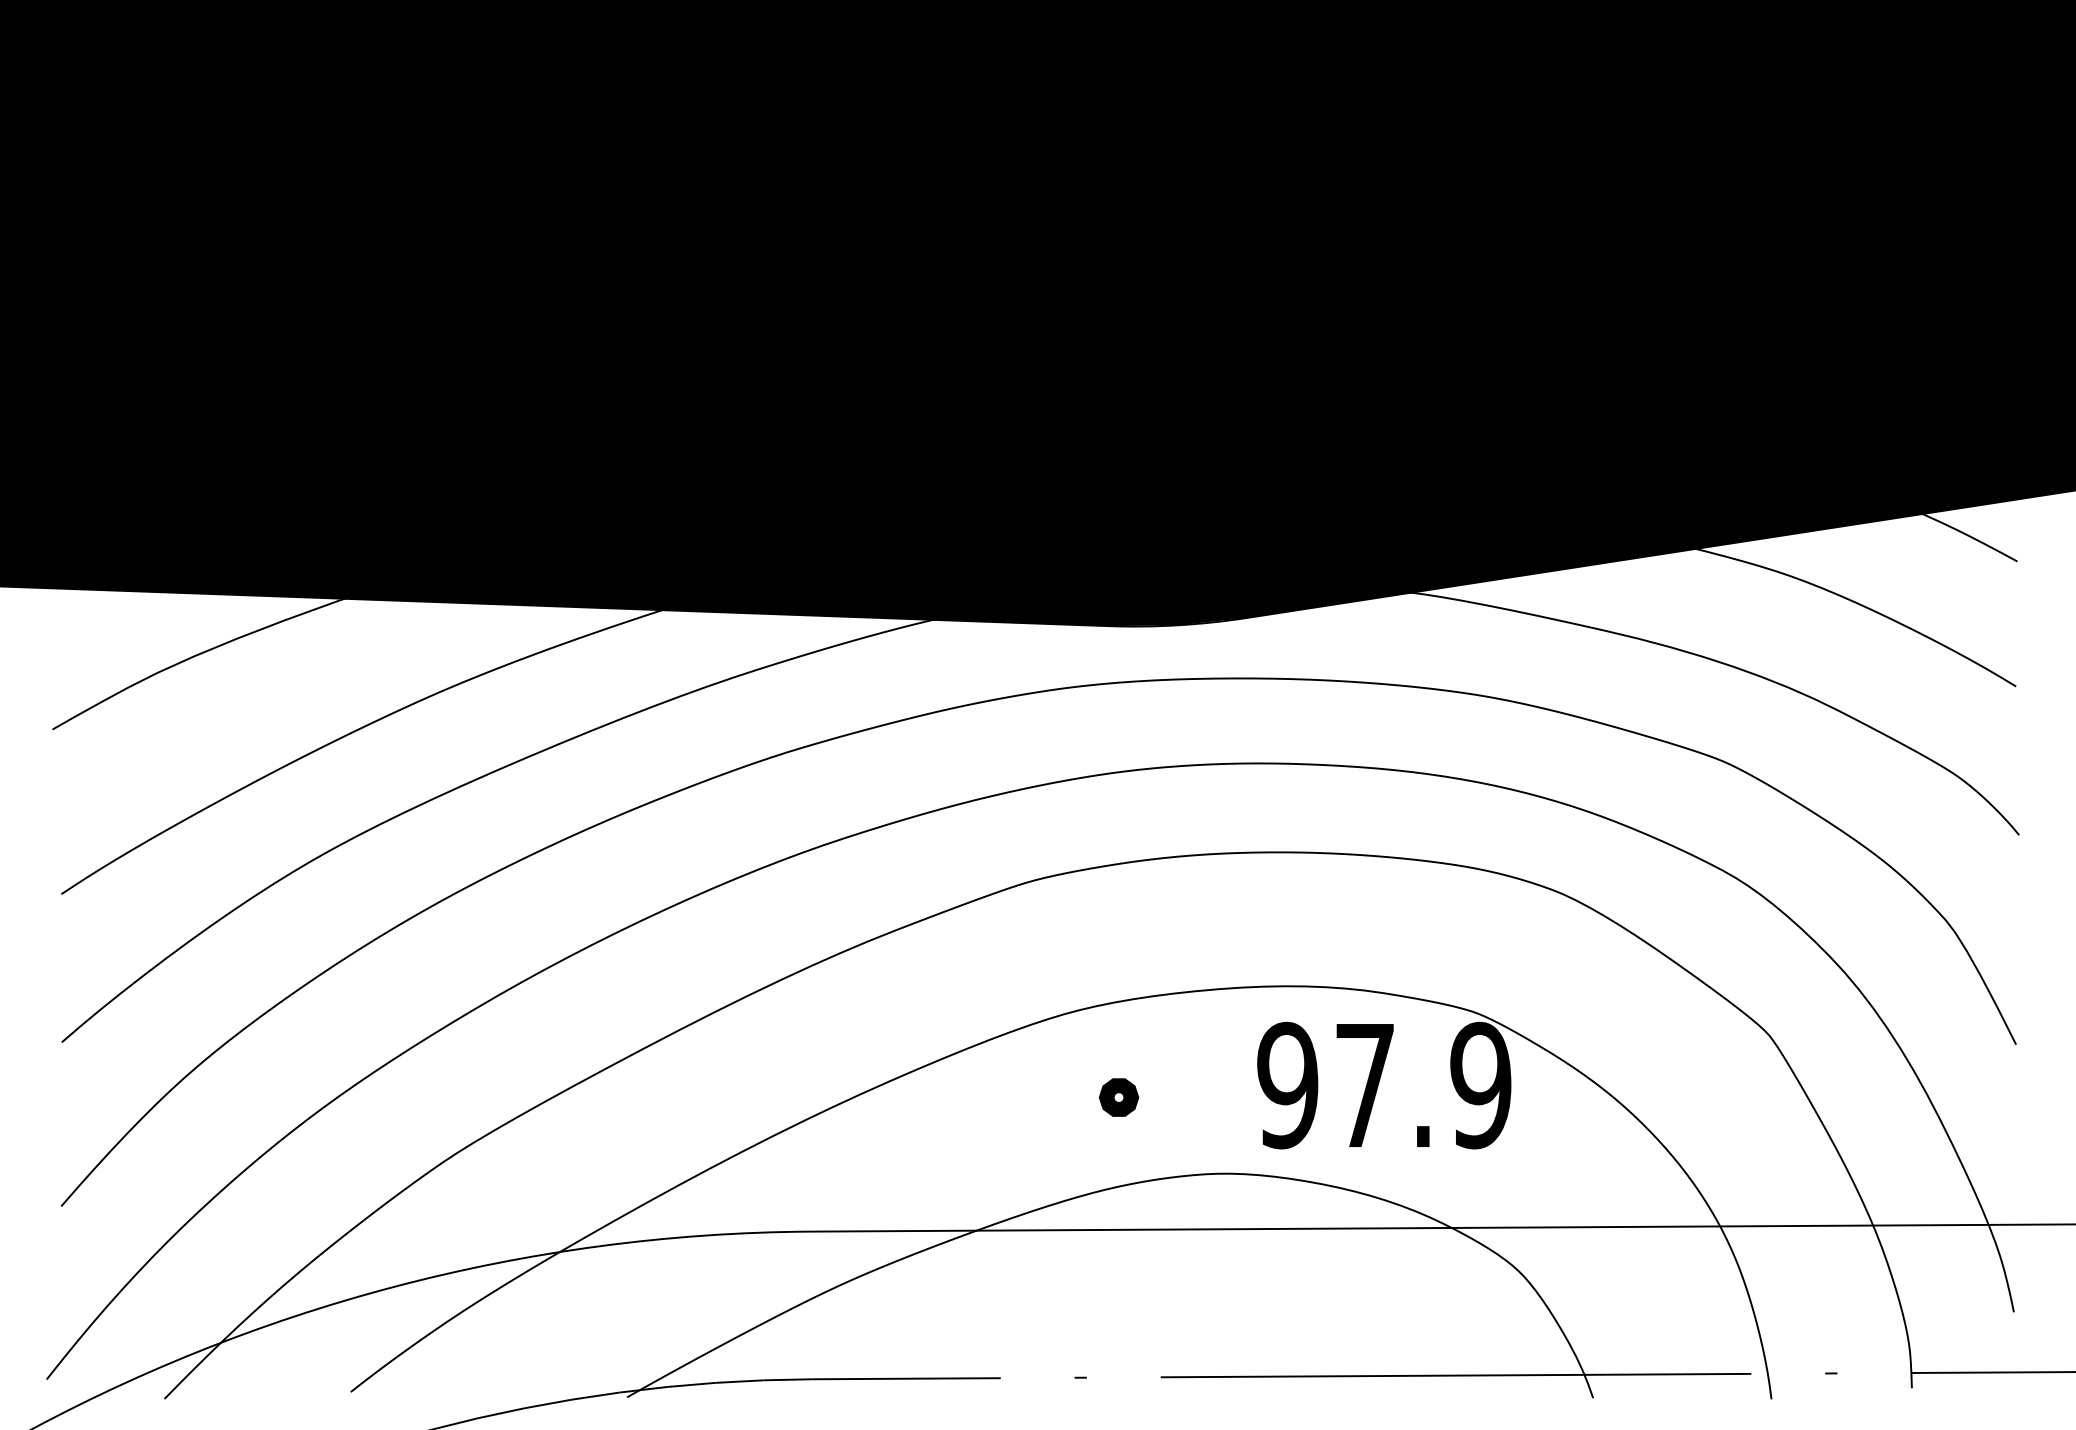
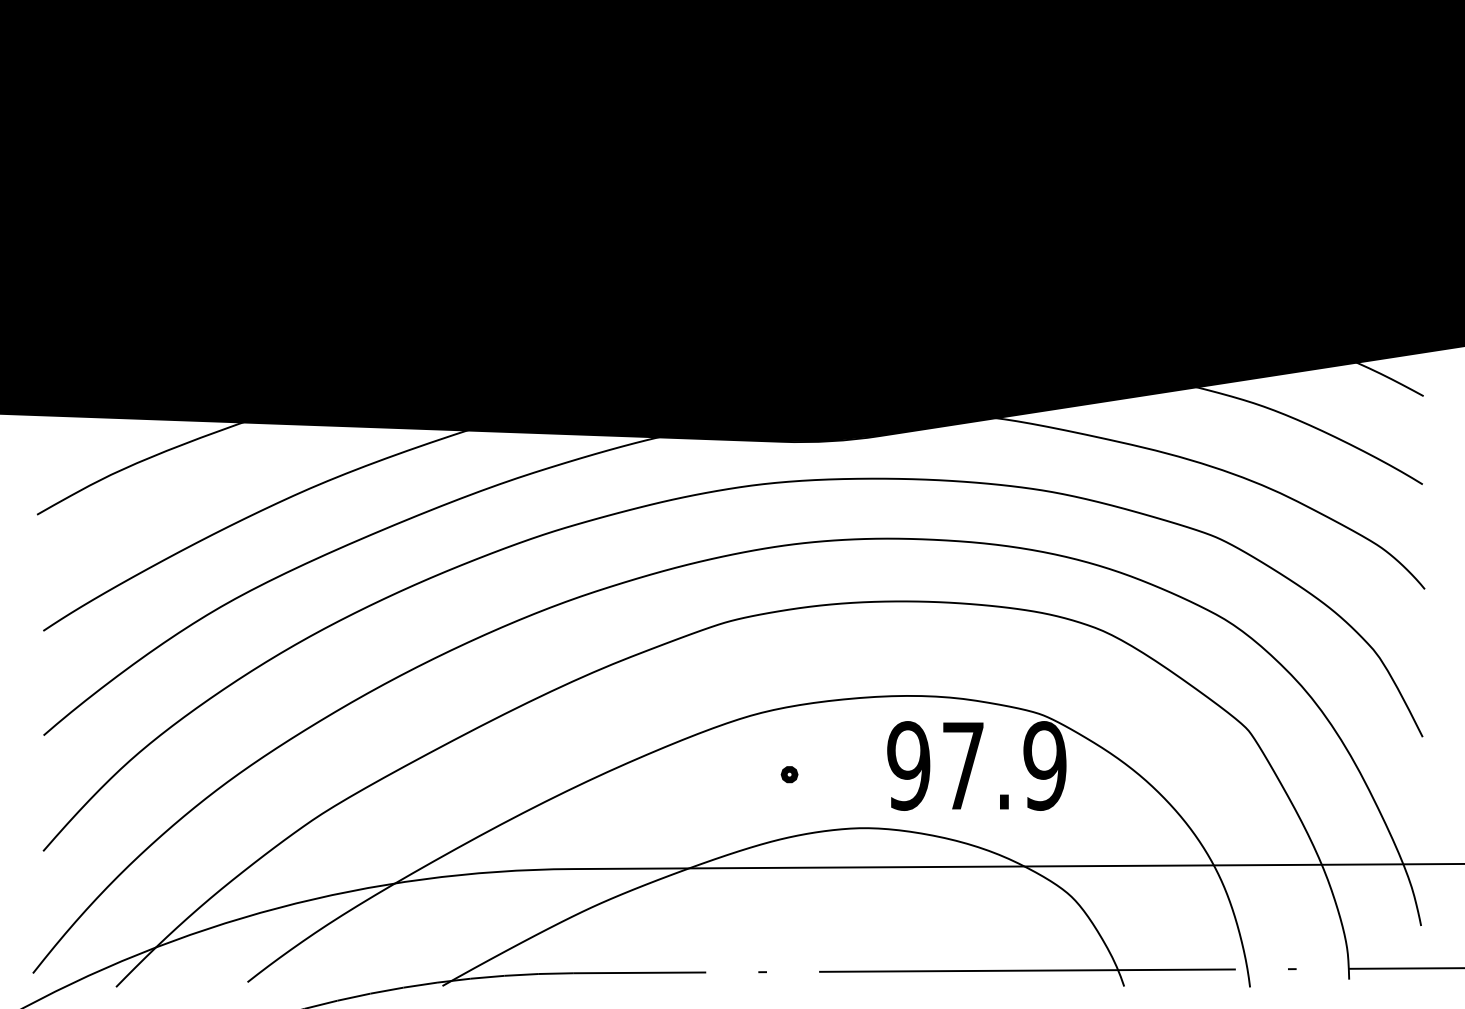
part: (1118, 1097) -> (789, 774), size x0.62

